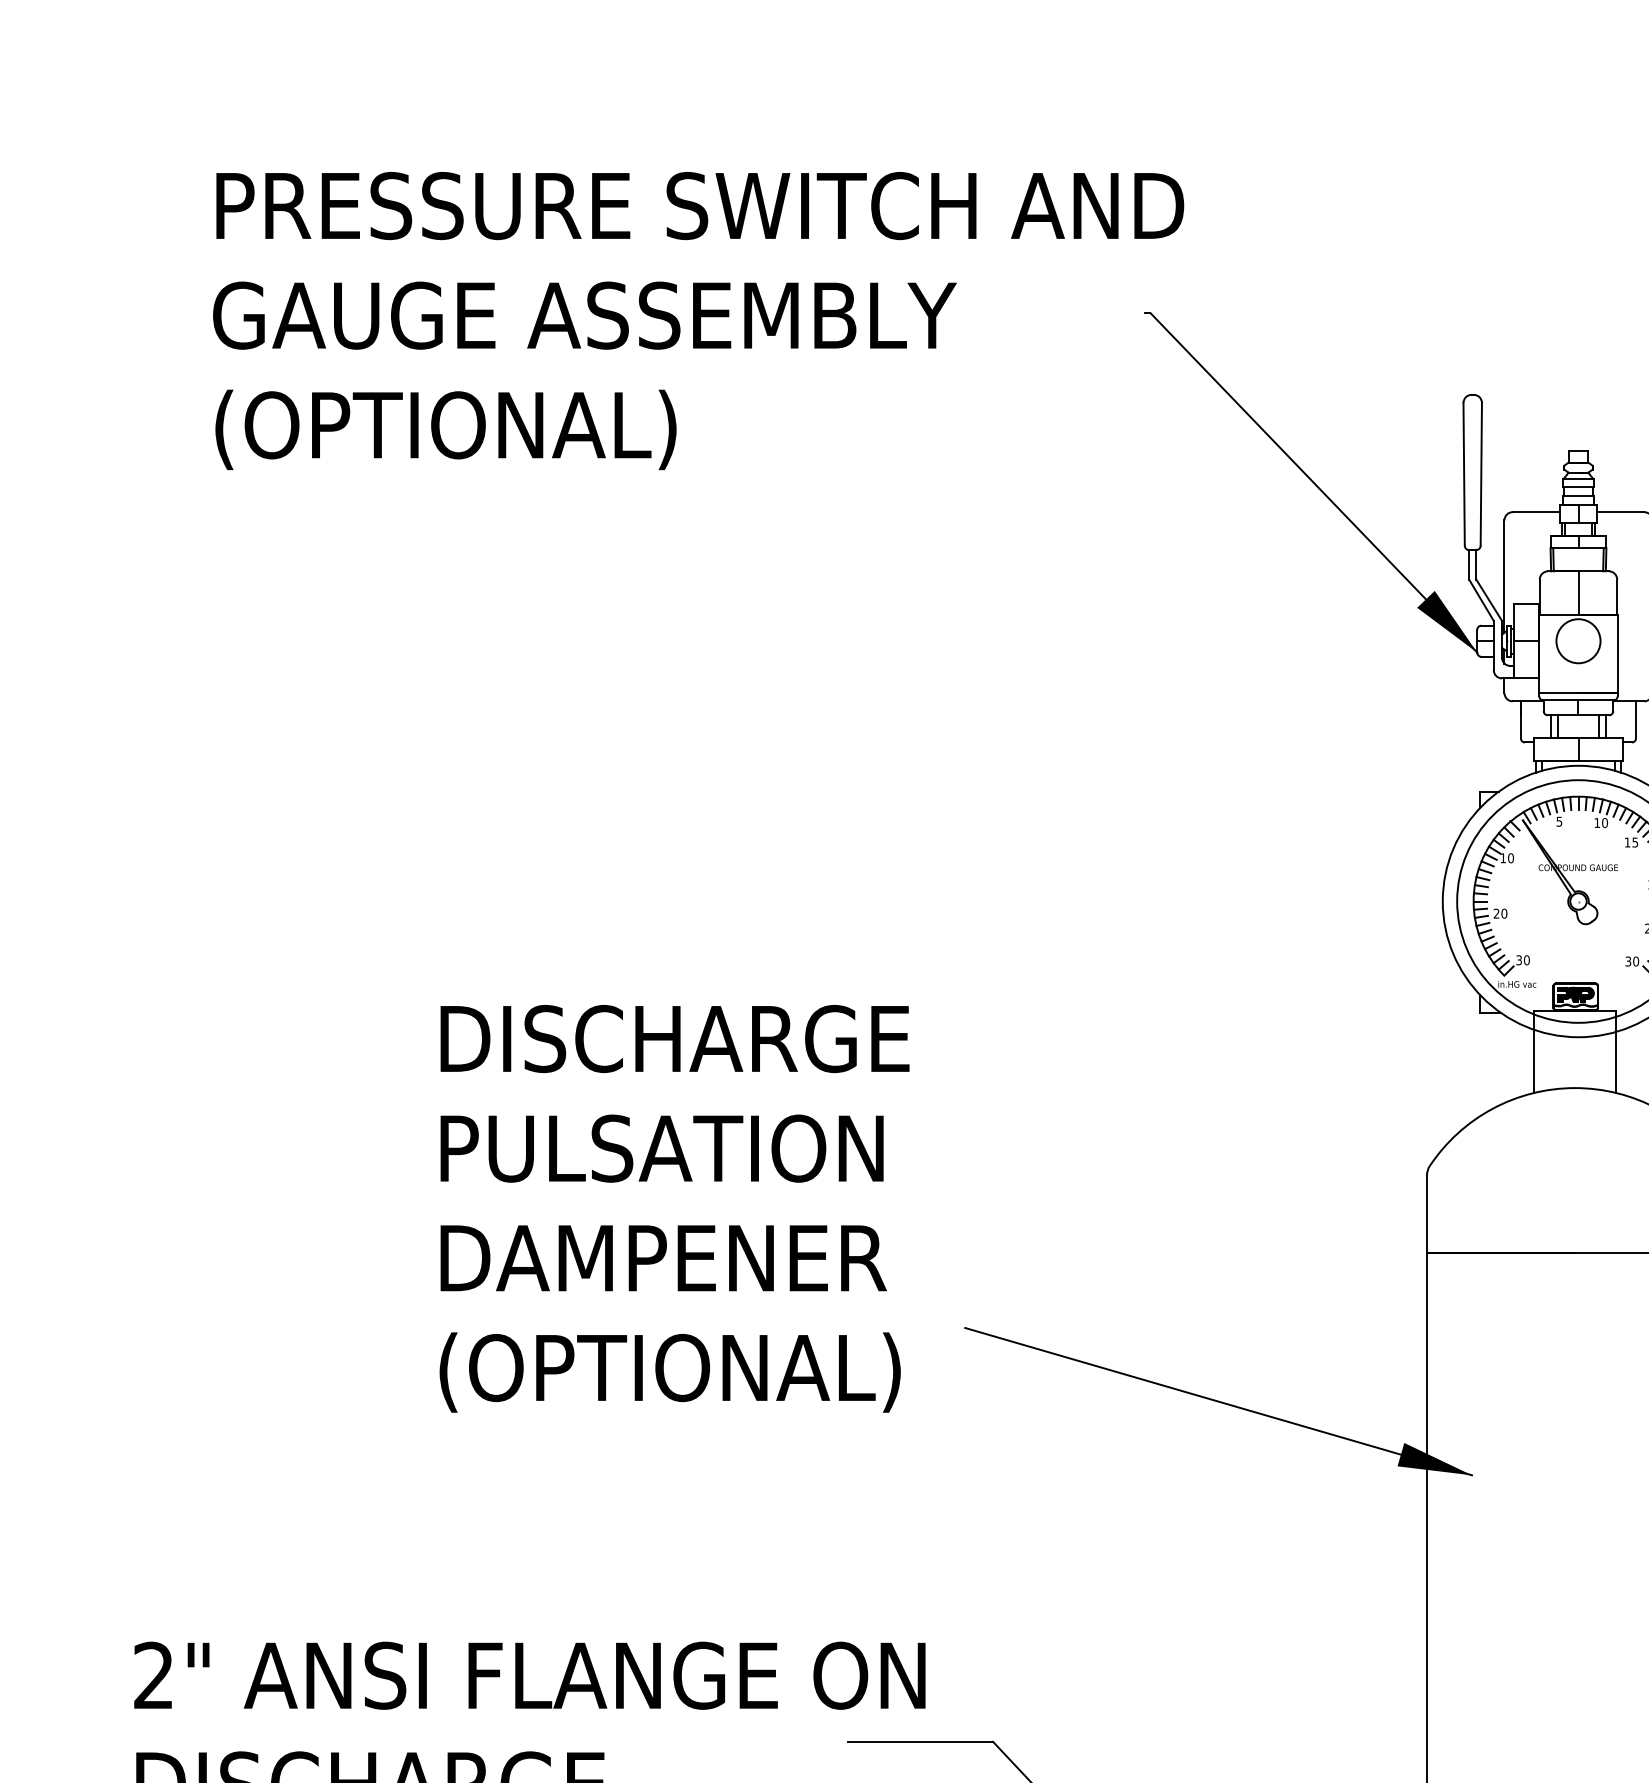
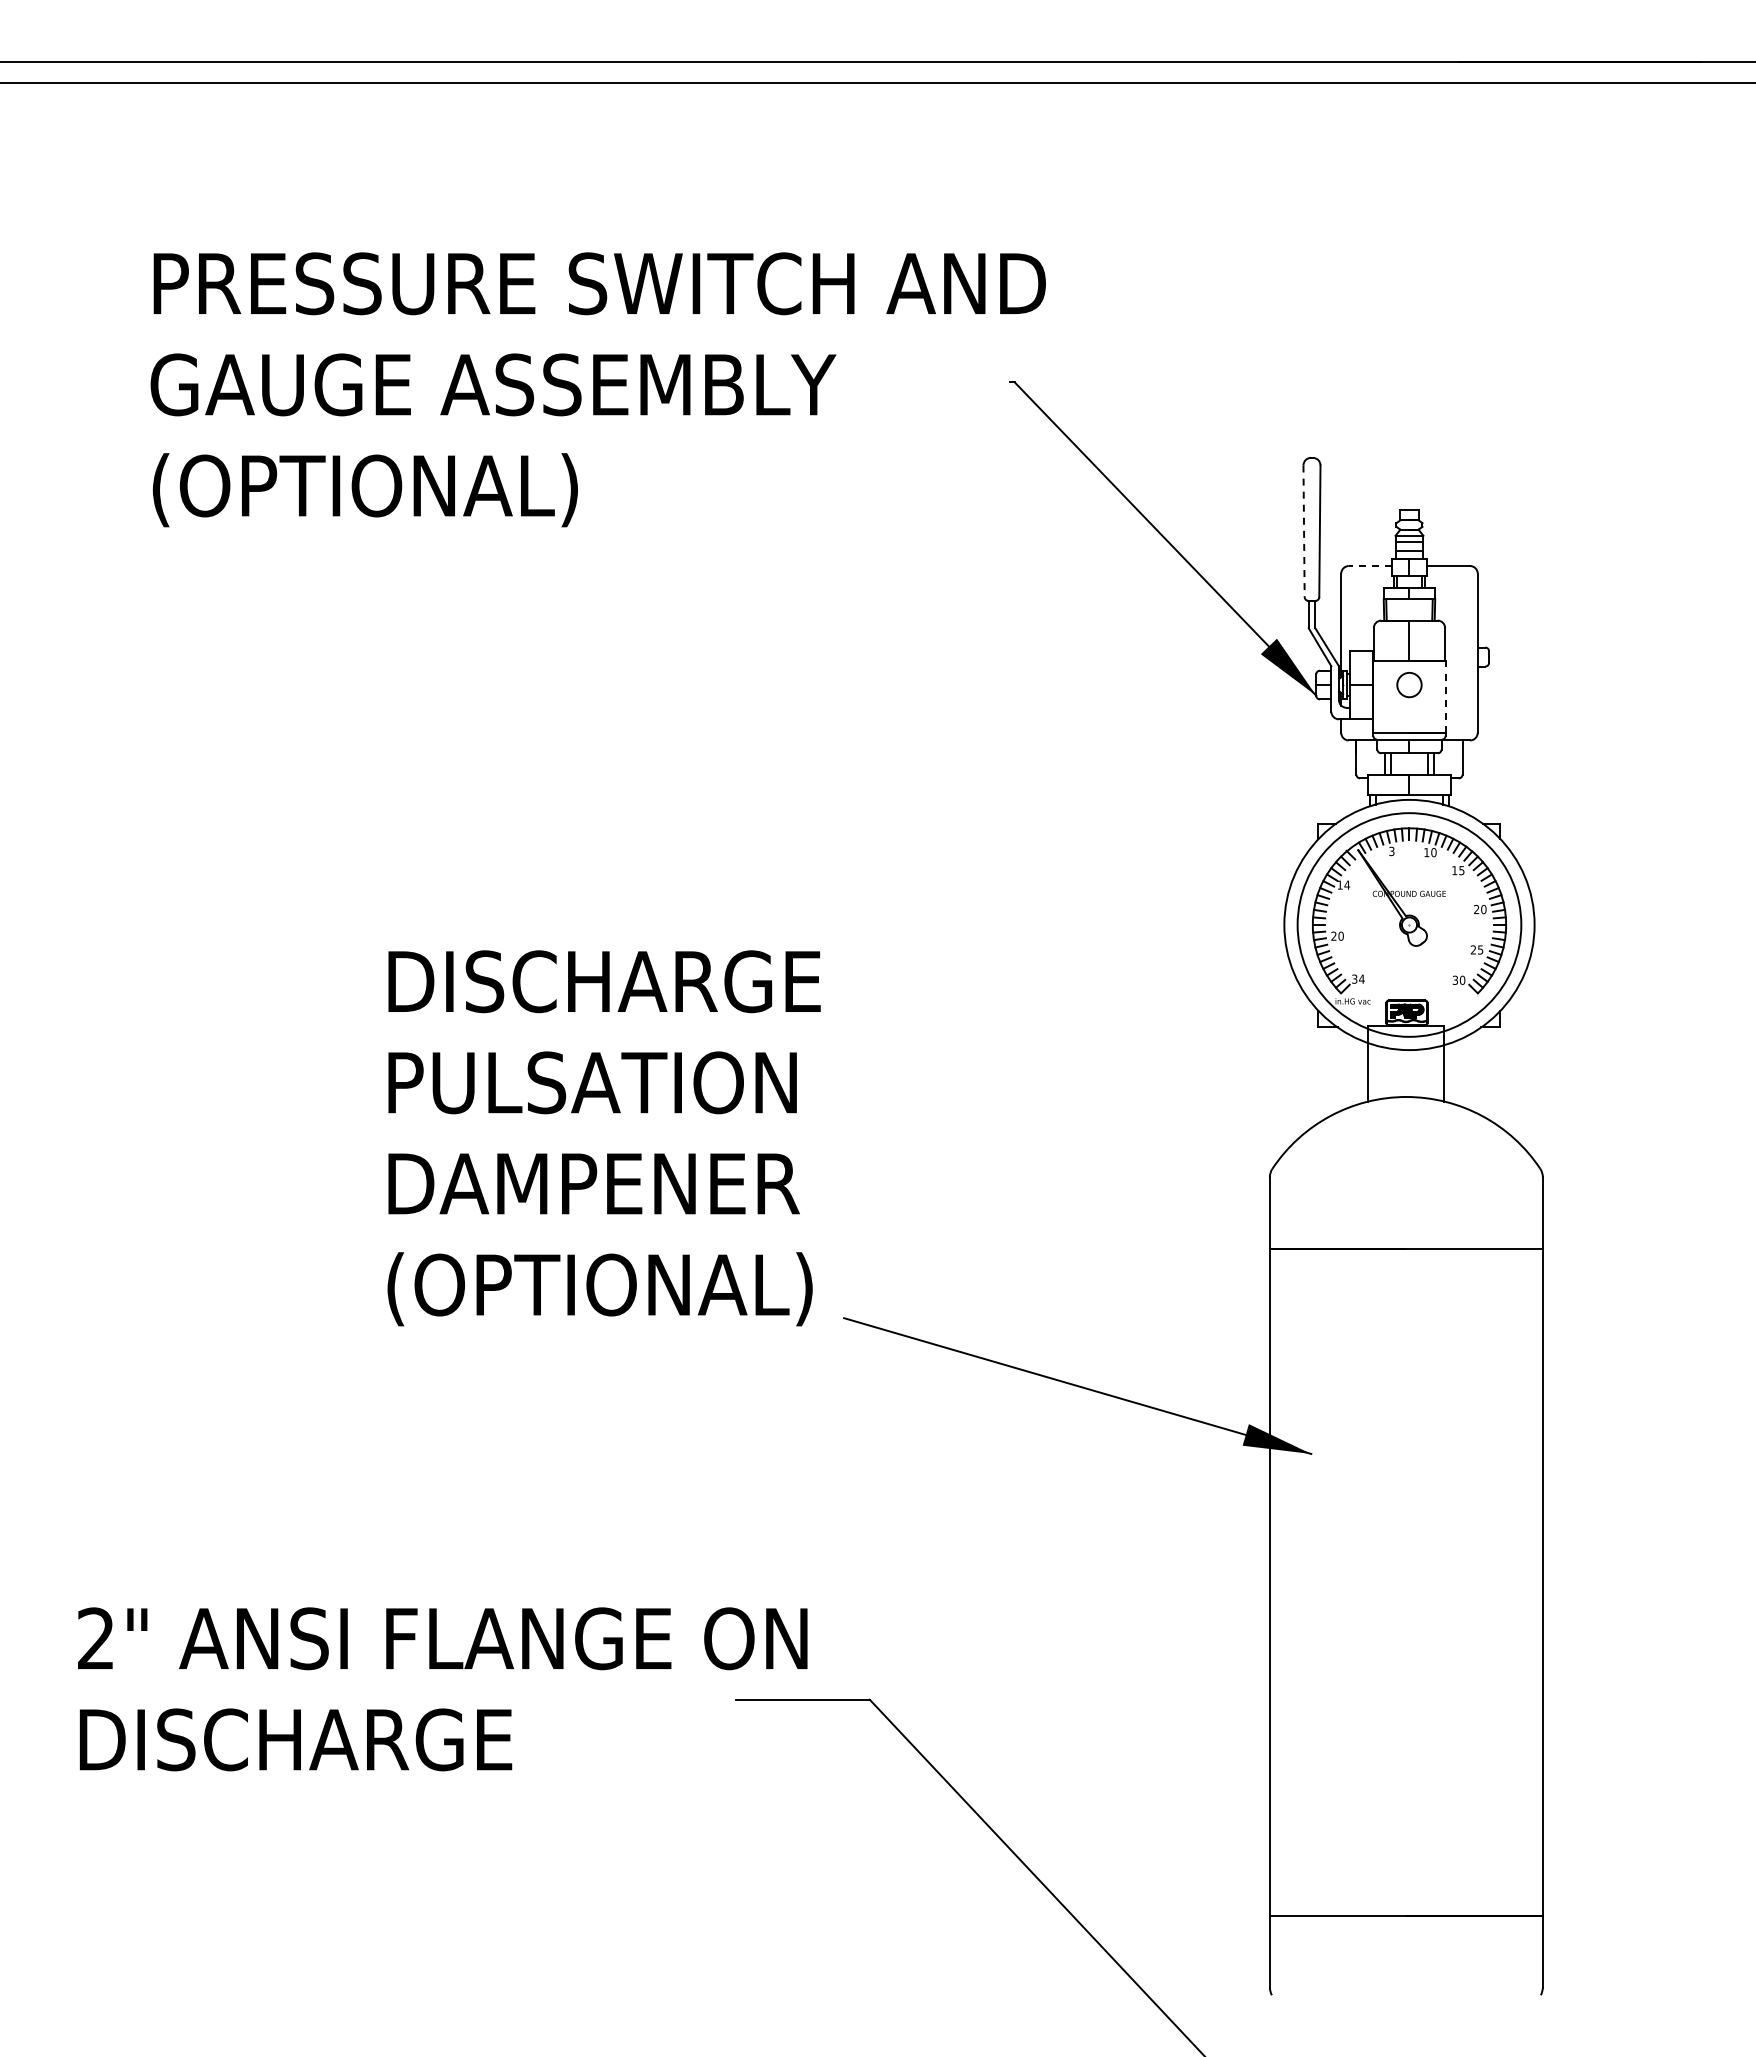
line: (1464, 474) -> (1304, 531), solid -> dashed
line: (1536, 512) -> (1370, 566), solid -> dashed
circle: (1578, 640) -> (1409, 684), size x0.6
line: (1617, 653) -> (1445, 696), solid -> dashed
text: (1558, 820) -> (1391, 850), 5 -> 3
text: (1511, 857) -> (1347, 884), 10 -> 14
text: (1526, 959) -> (1361, 978), 30 -> 34
text: (673, 1209) -> (603, 1138), moved

